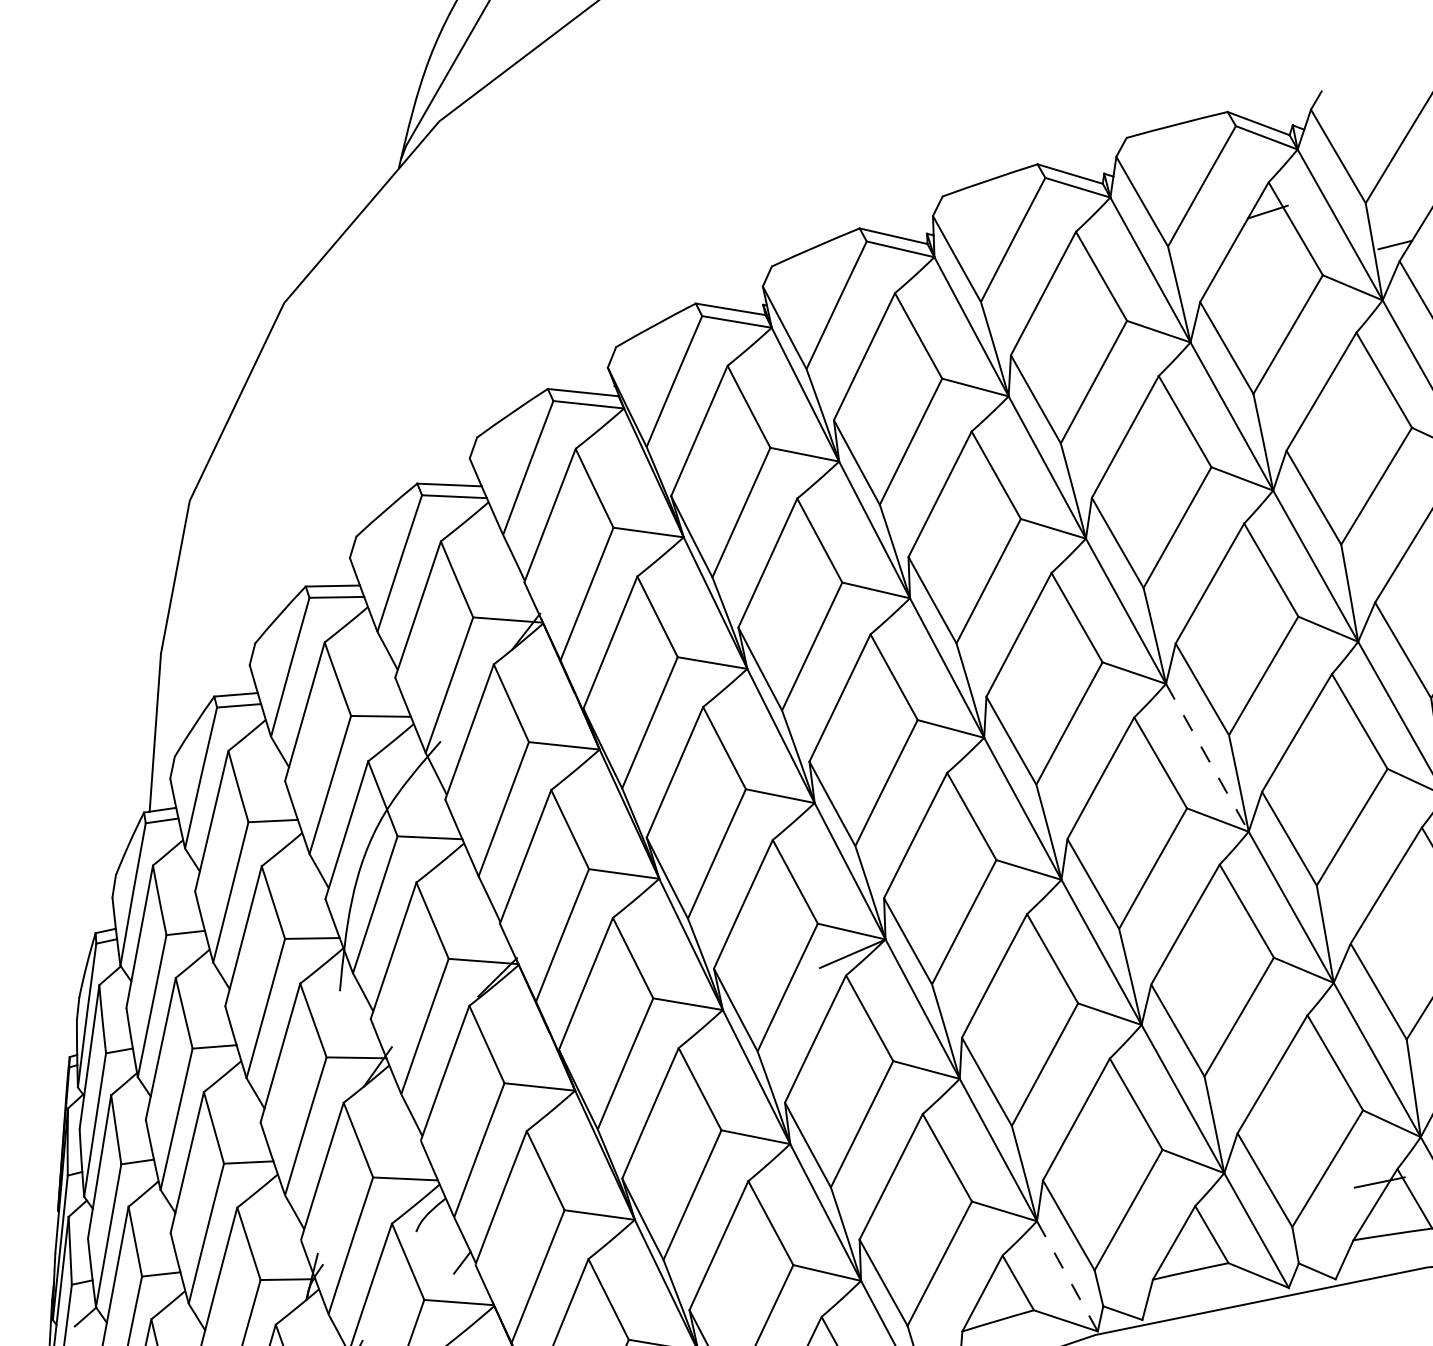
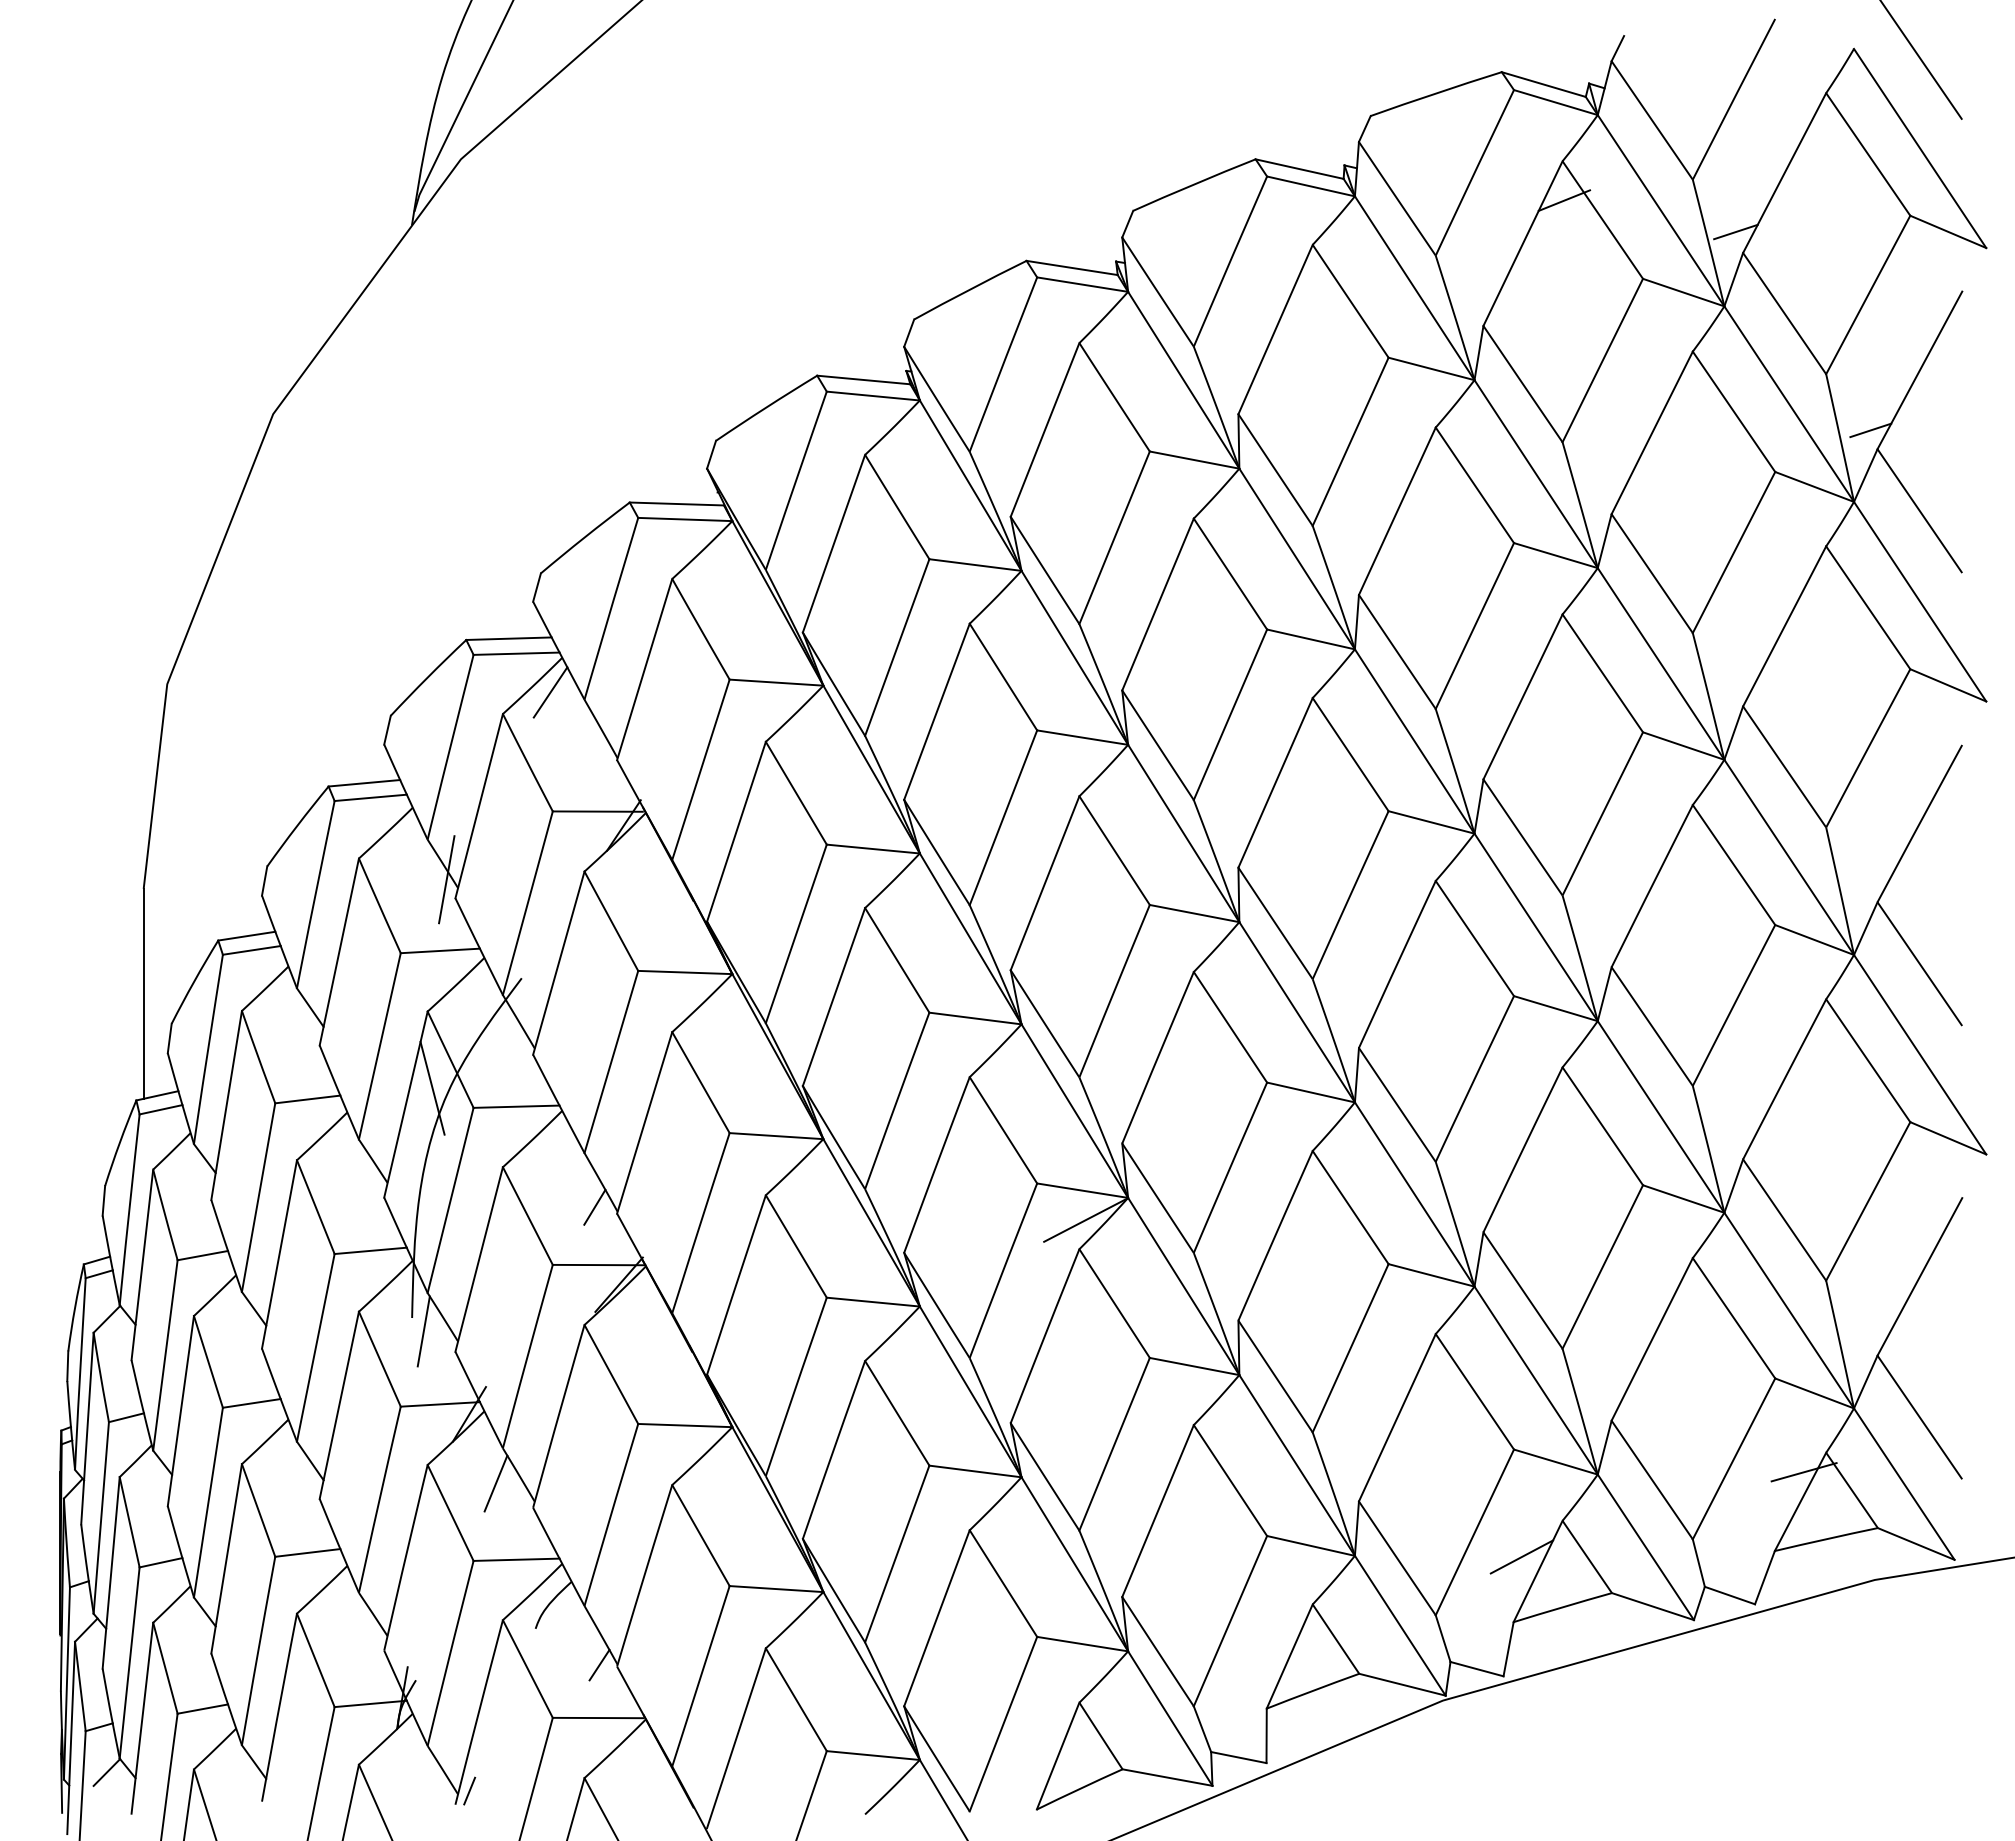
line: (477, 527) -> (550, 692), added
line: (389, 662) -> (446, 879), added
line: (1207, 757) -> (1536, 927), dashed -> solid
line: (367, 818) -> (432, 1087), added
line: (483, 917) -> (594, 1206), added
line: (347, 1002) -> (423, 1331), added
line: (393, 1120) -> (495, 1483), added
line: (1162, 1230) -> (1521, 1556), added
line: (1067, 1276) -> (1400, 1626), dashed -> solid

